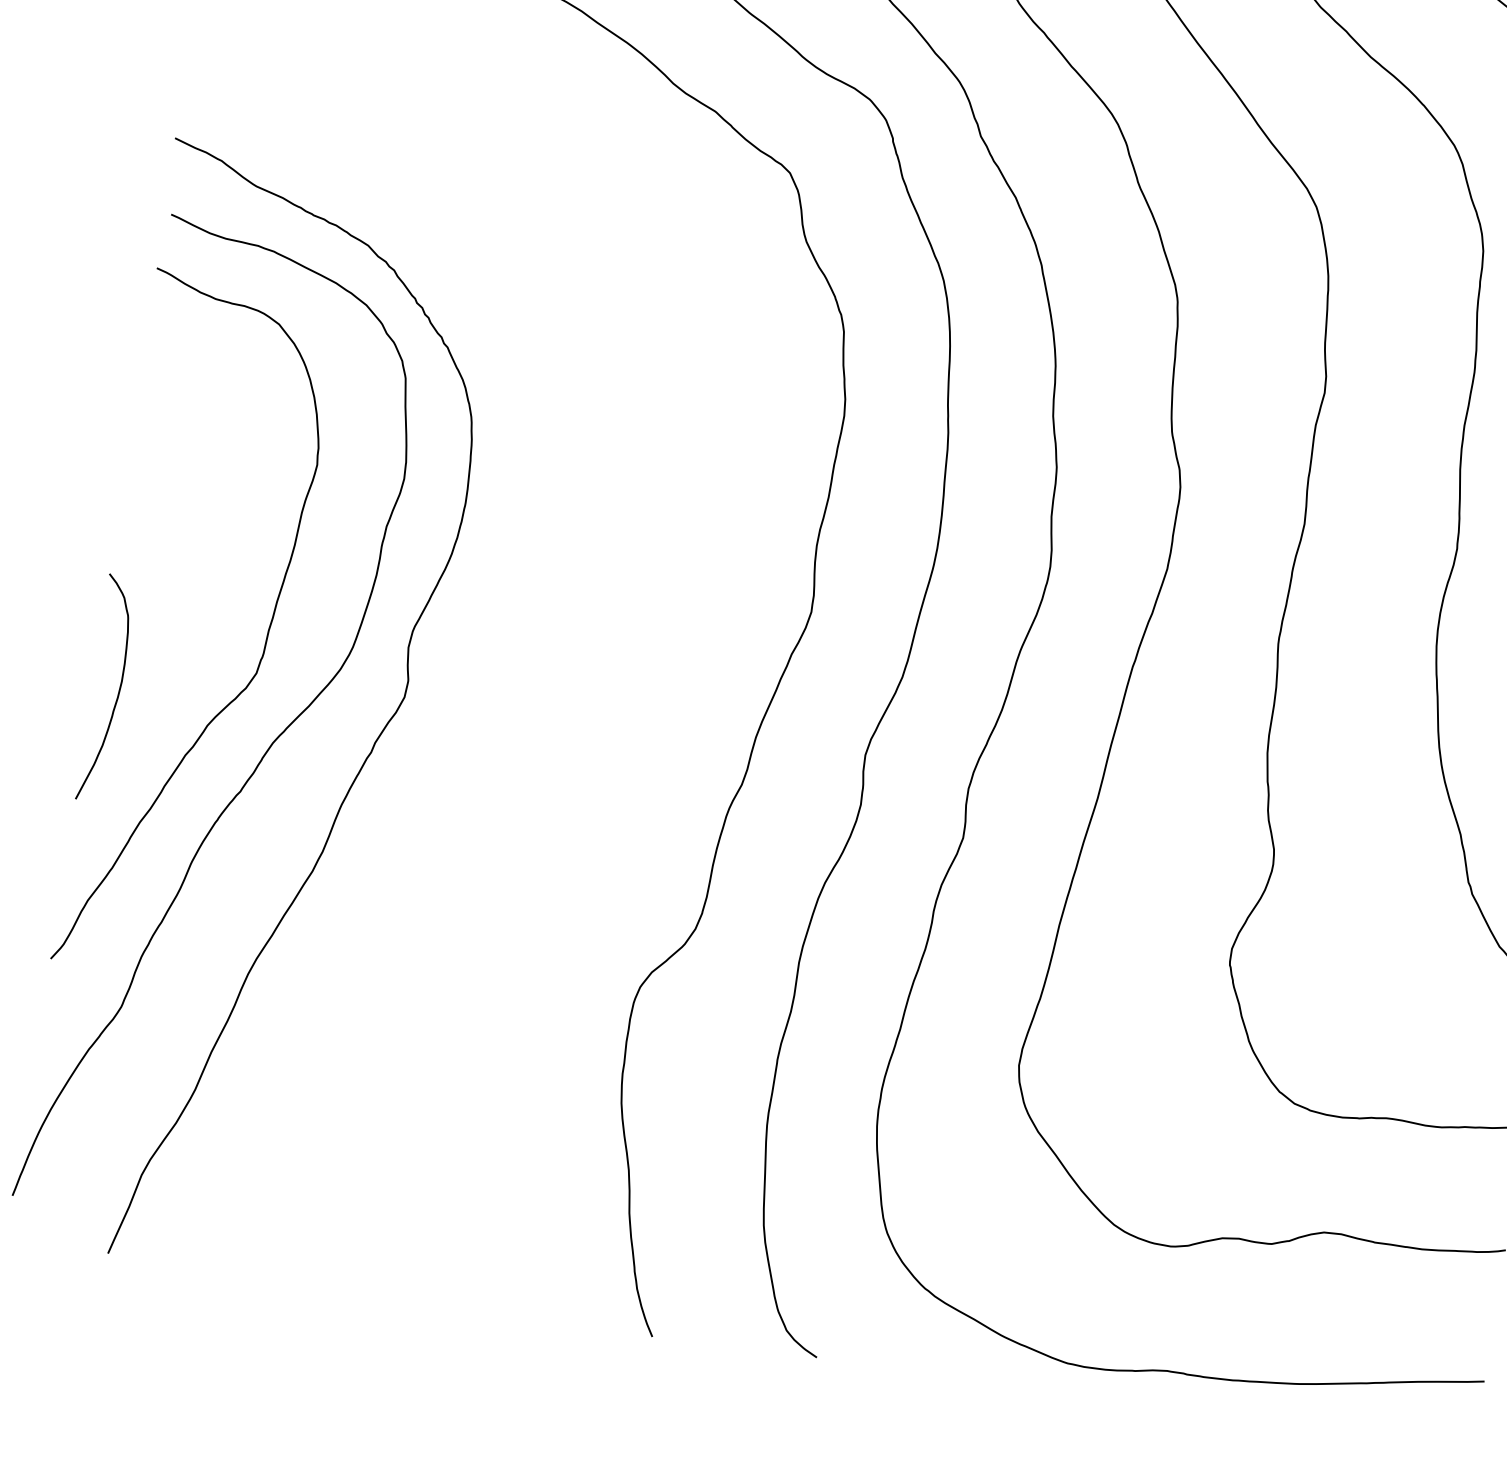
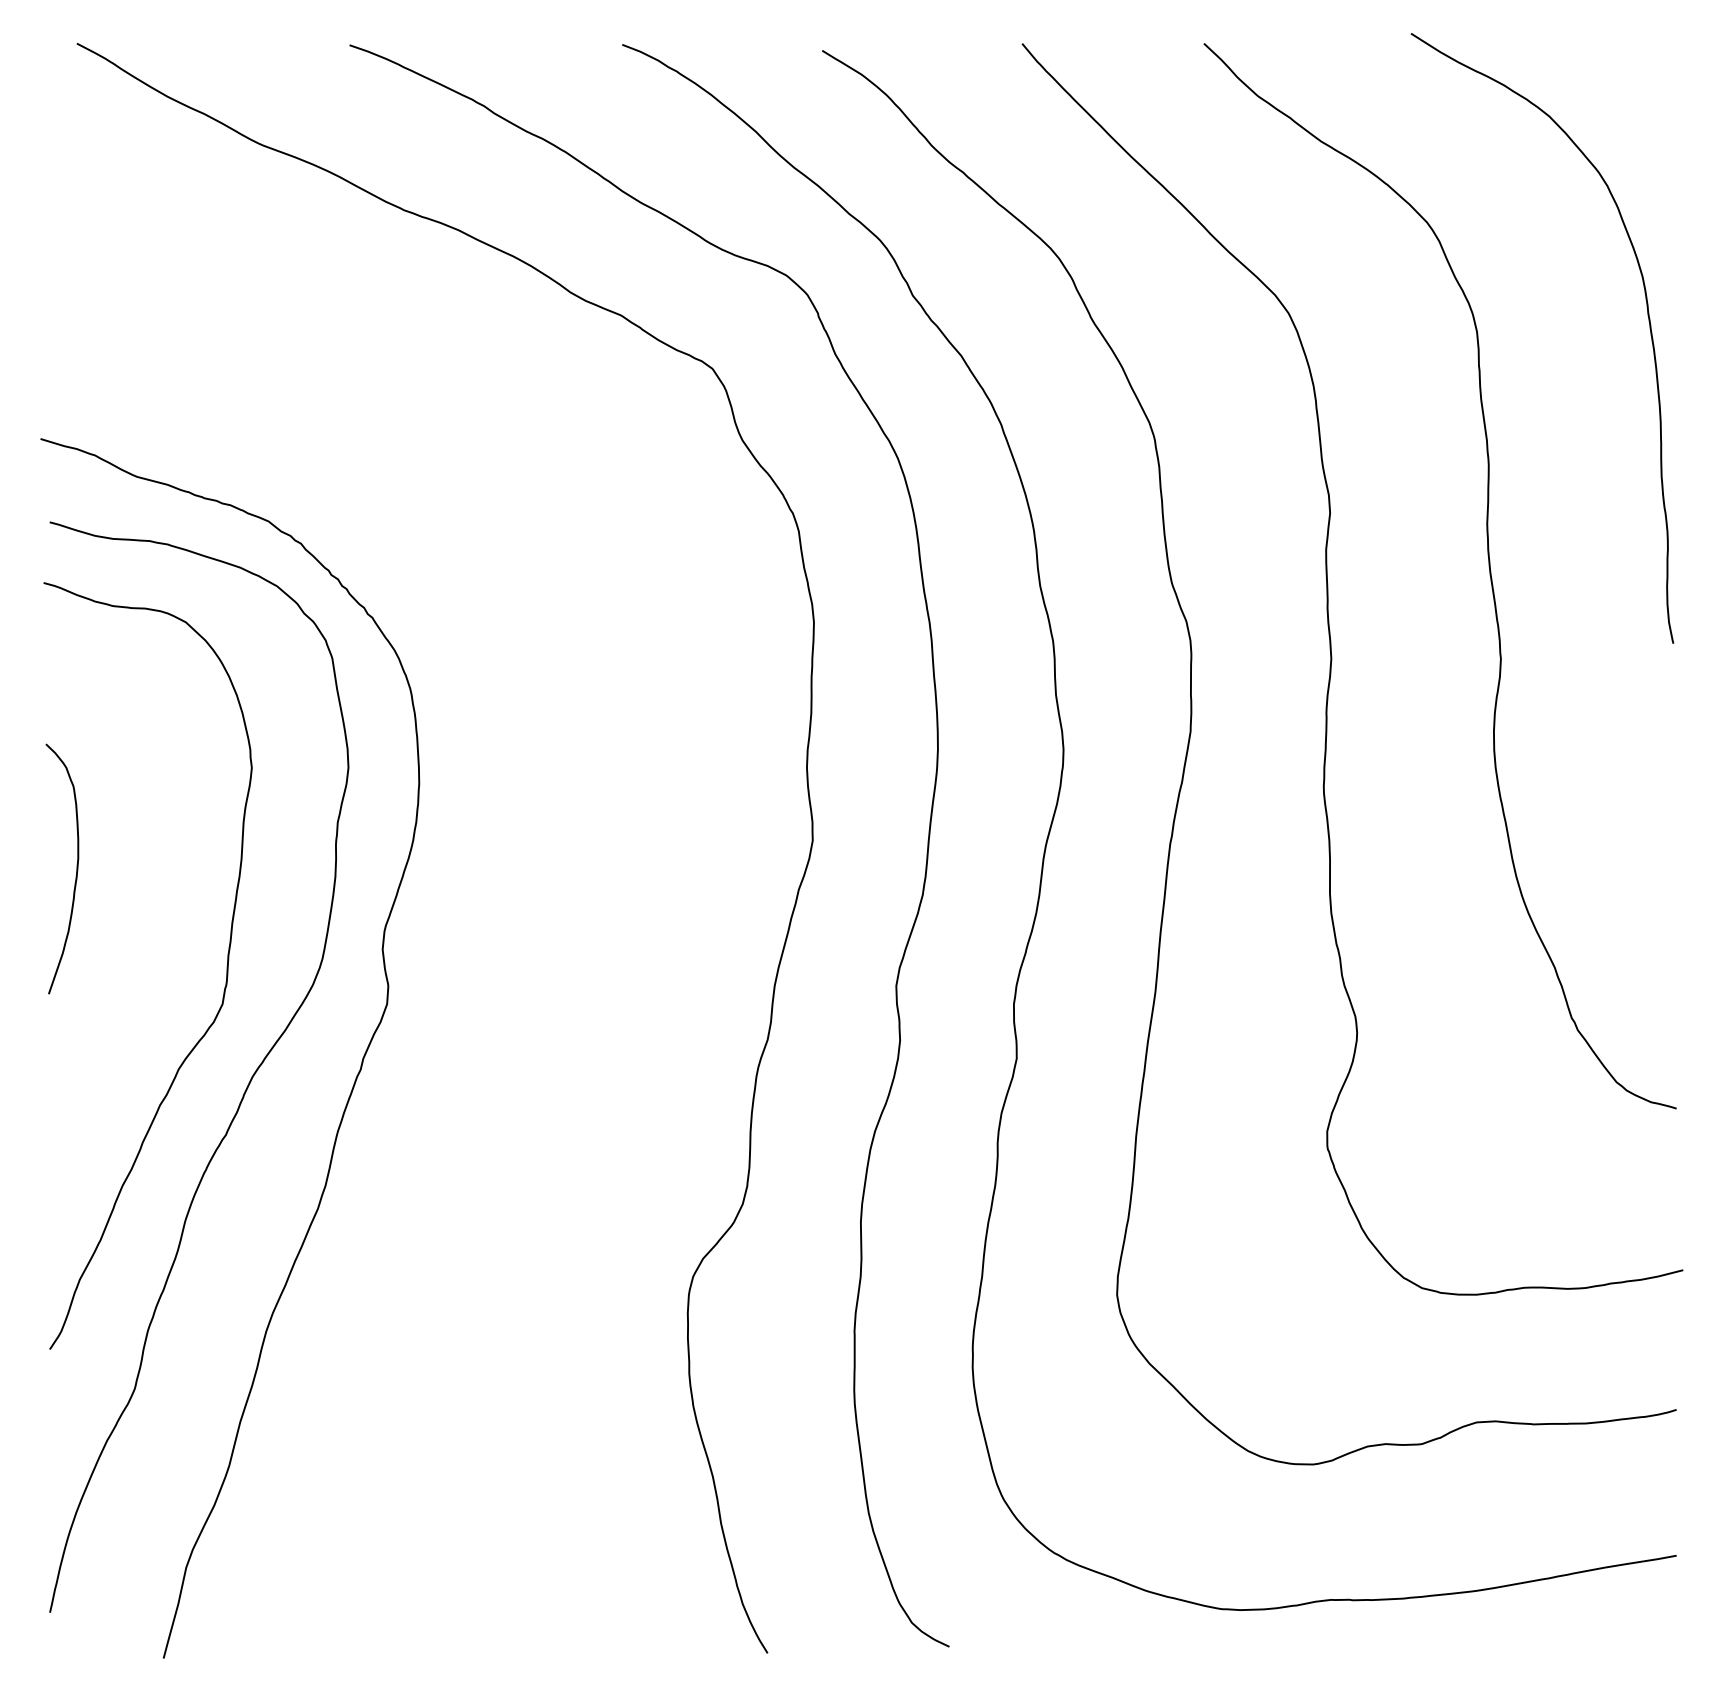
curve: (118, 690) -> (76, 868), moved

